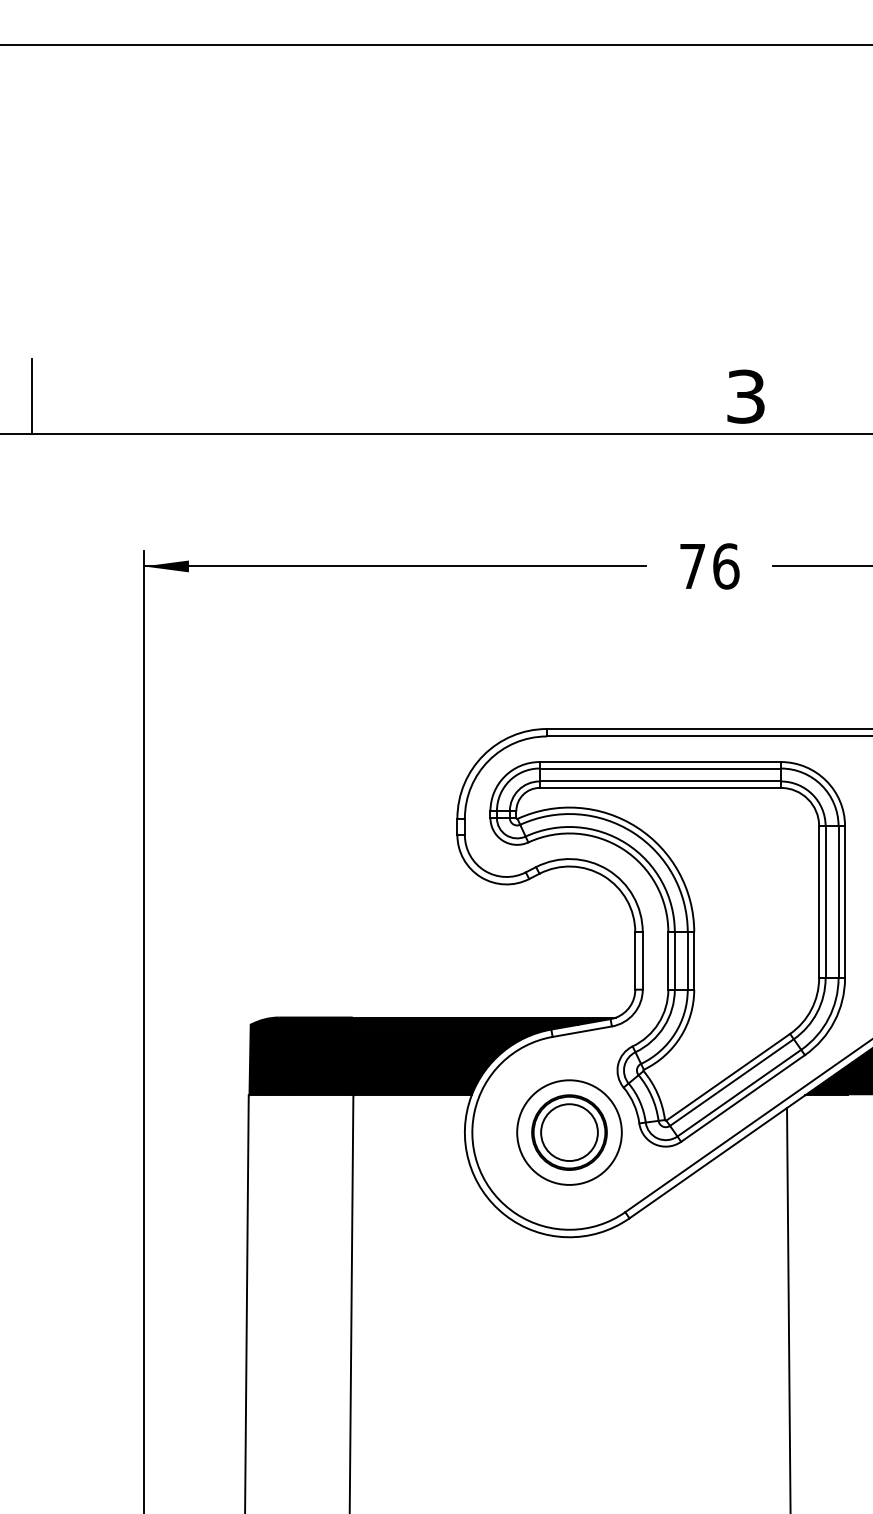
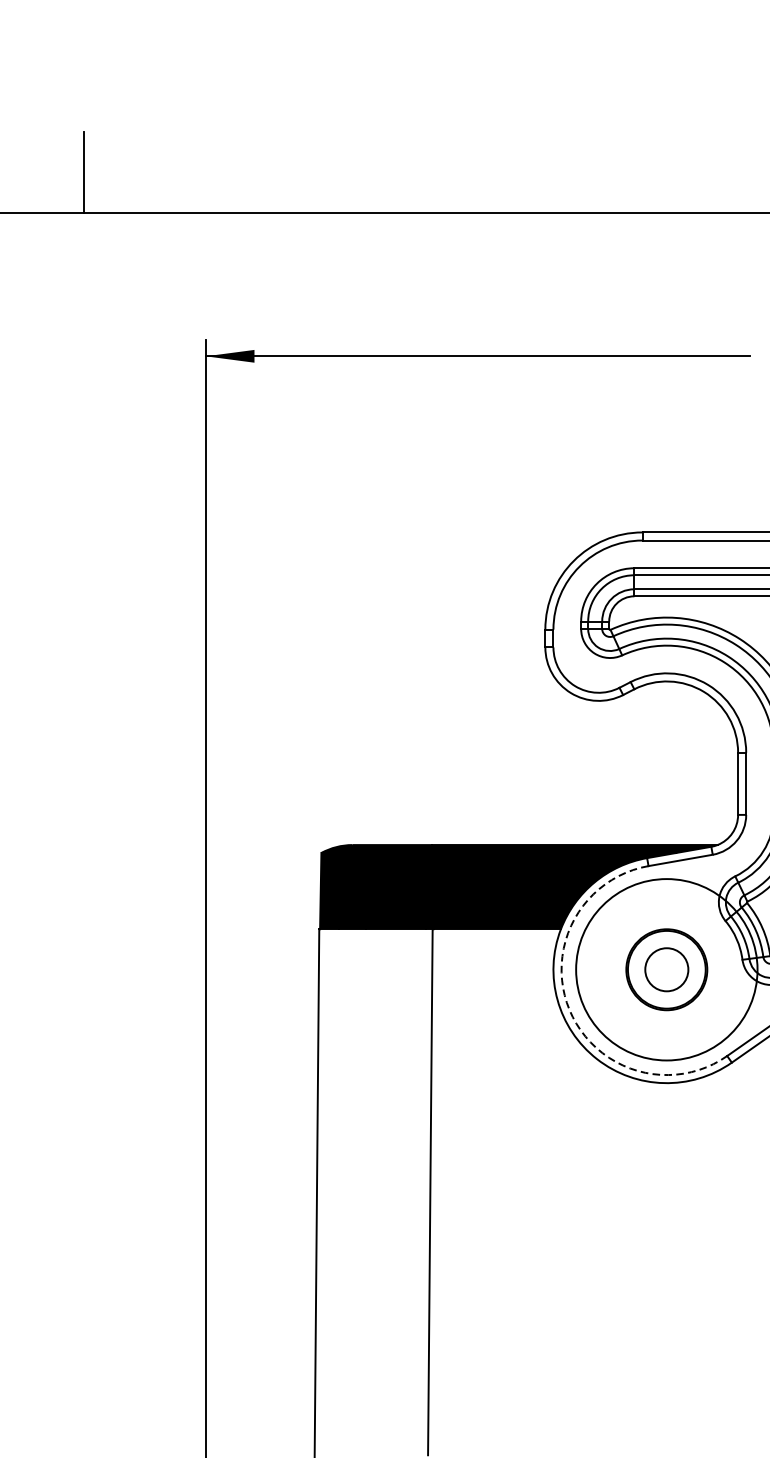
circle: (569, 1132) -> (666, 969), size x0.7
circle: (569, 1132) -> (666, 969), size x1.6
arc: (479, 1169) -> (569, 1009), solid -> dashed

